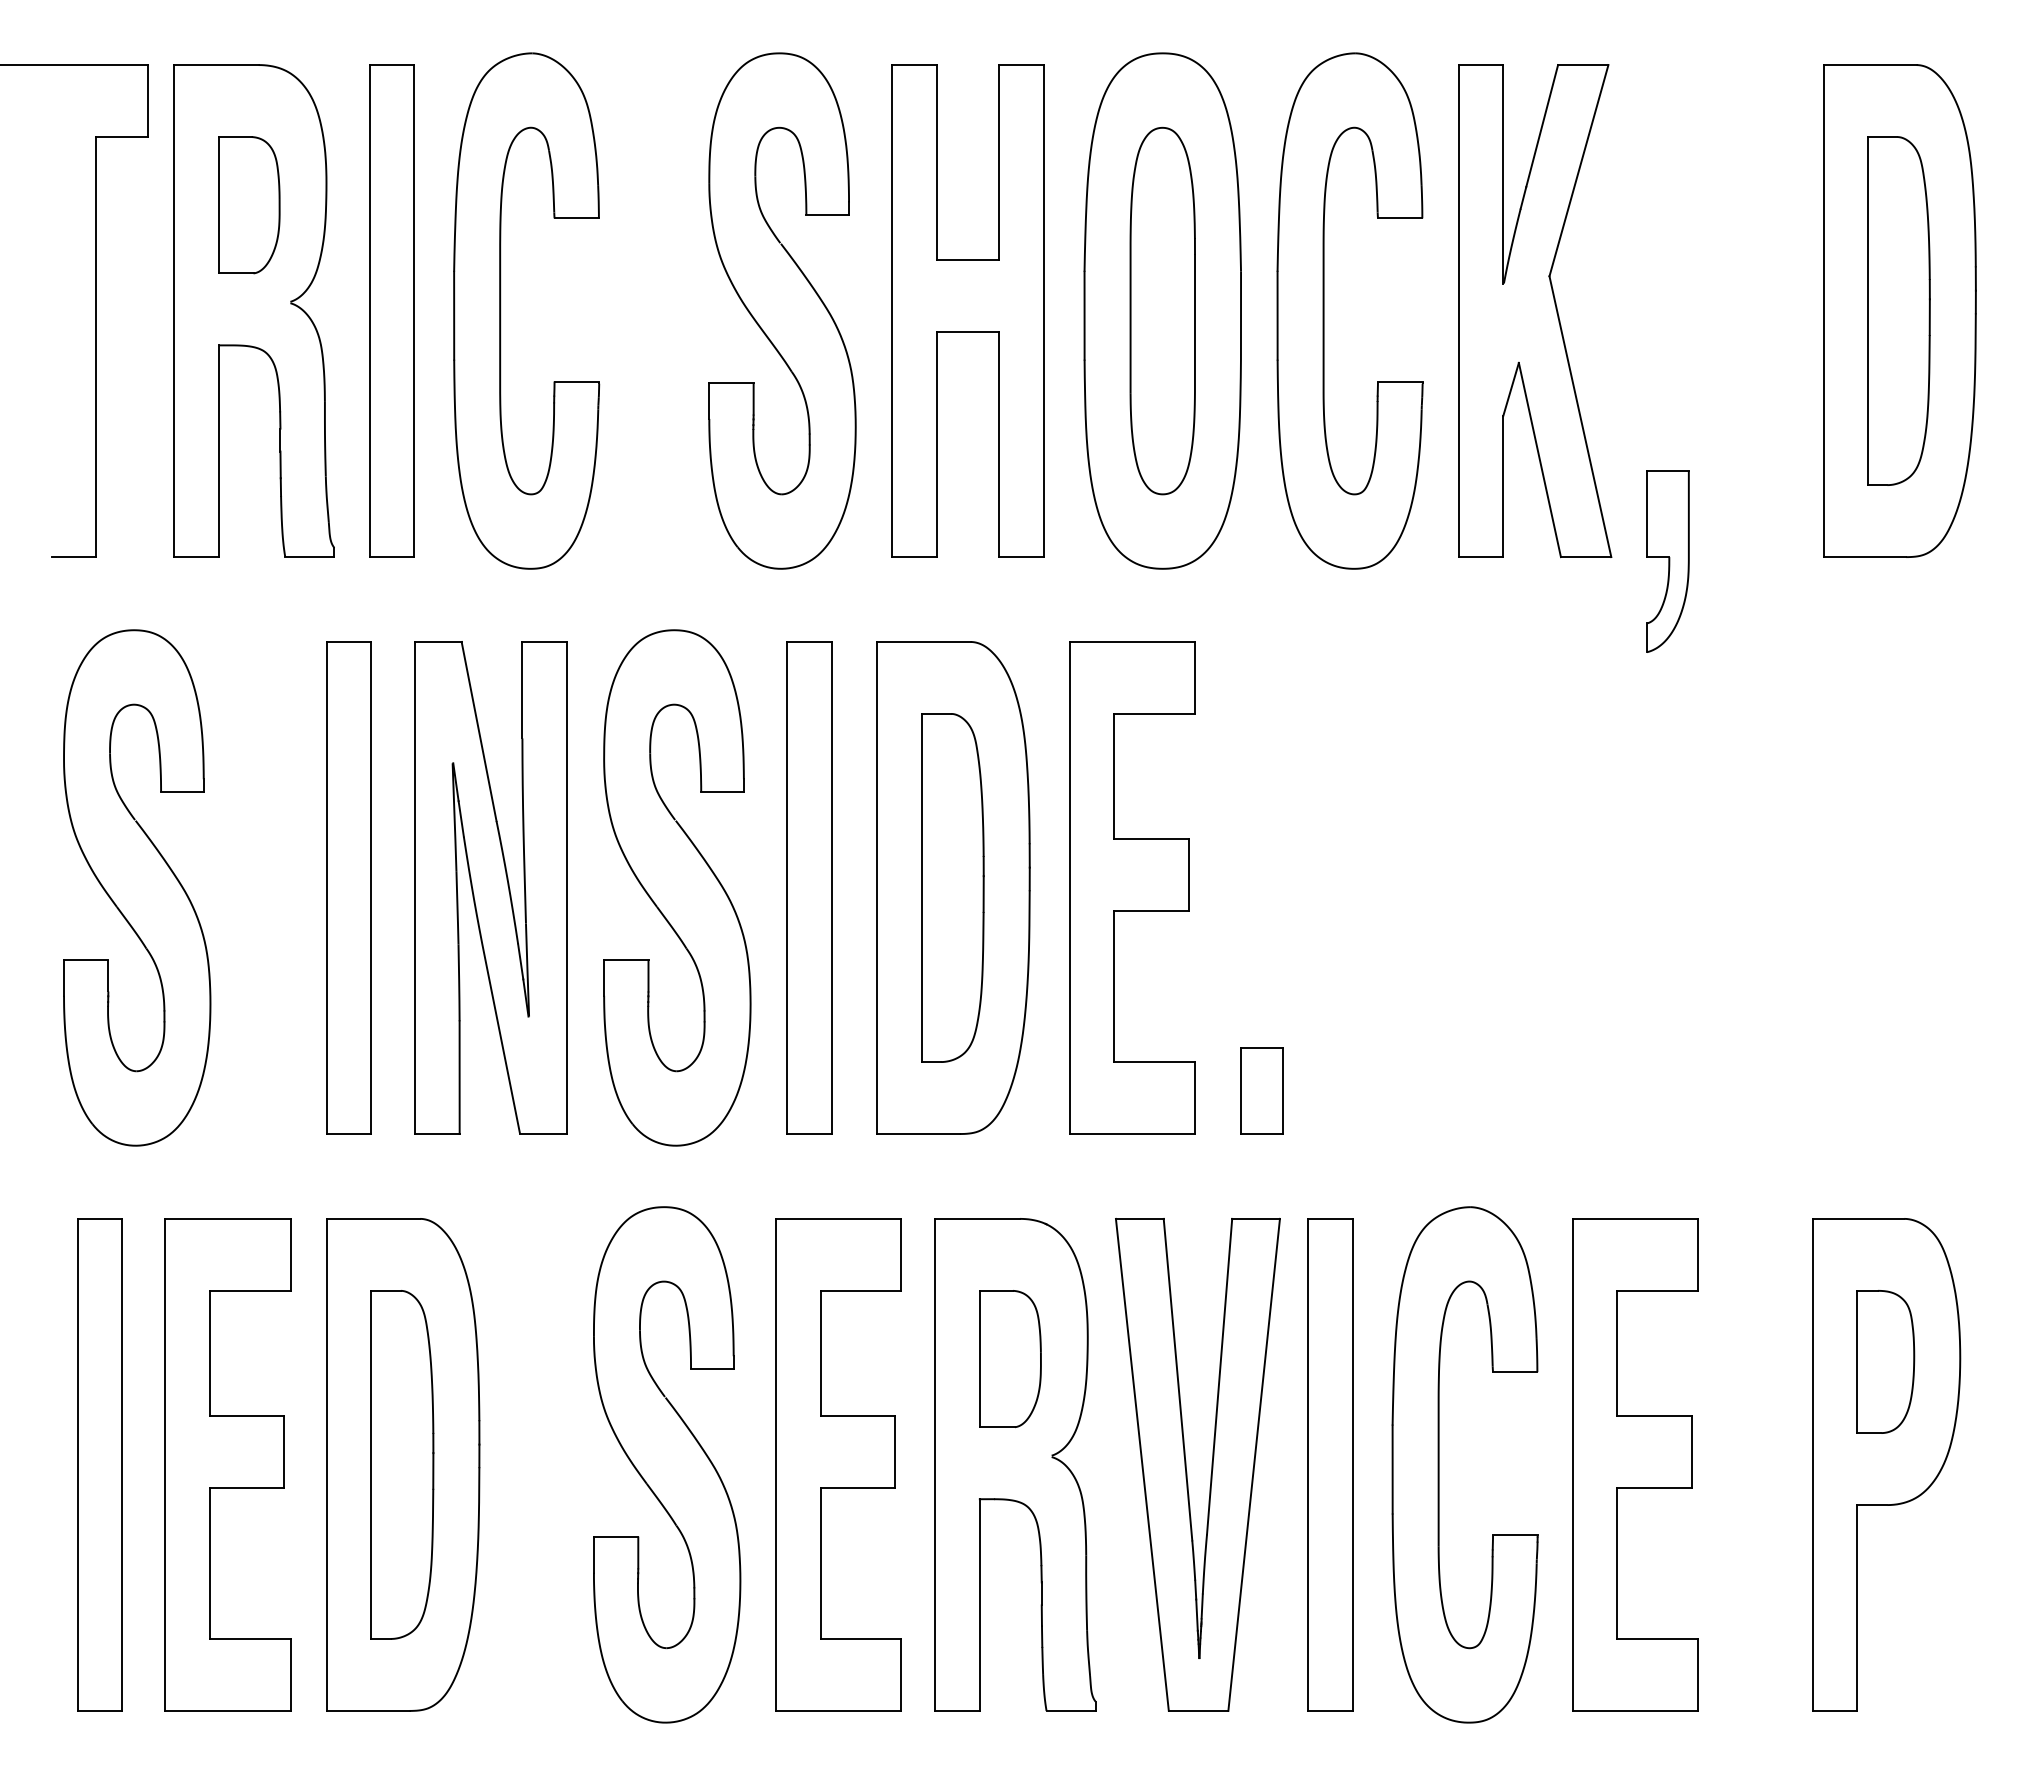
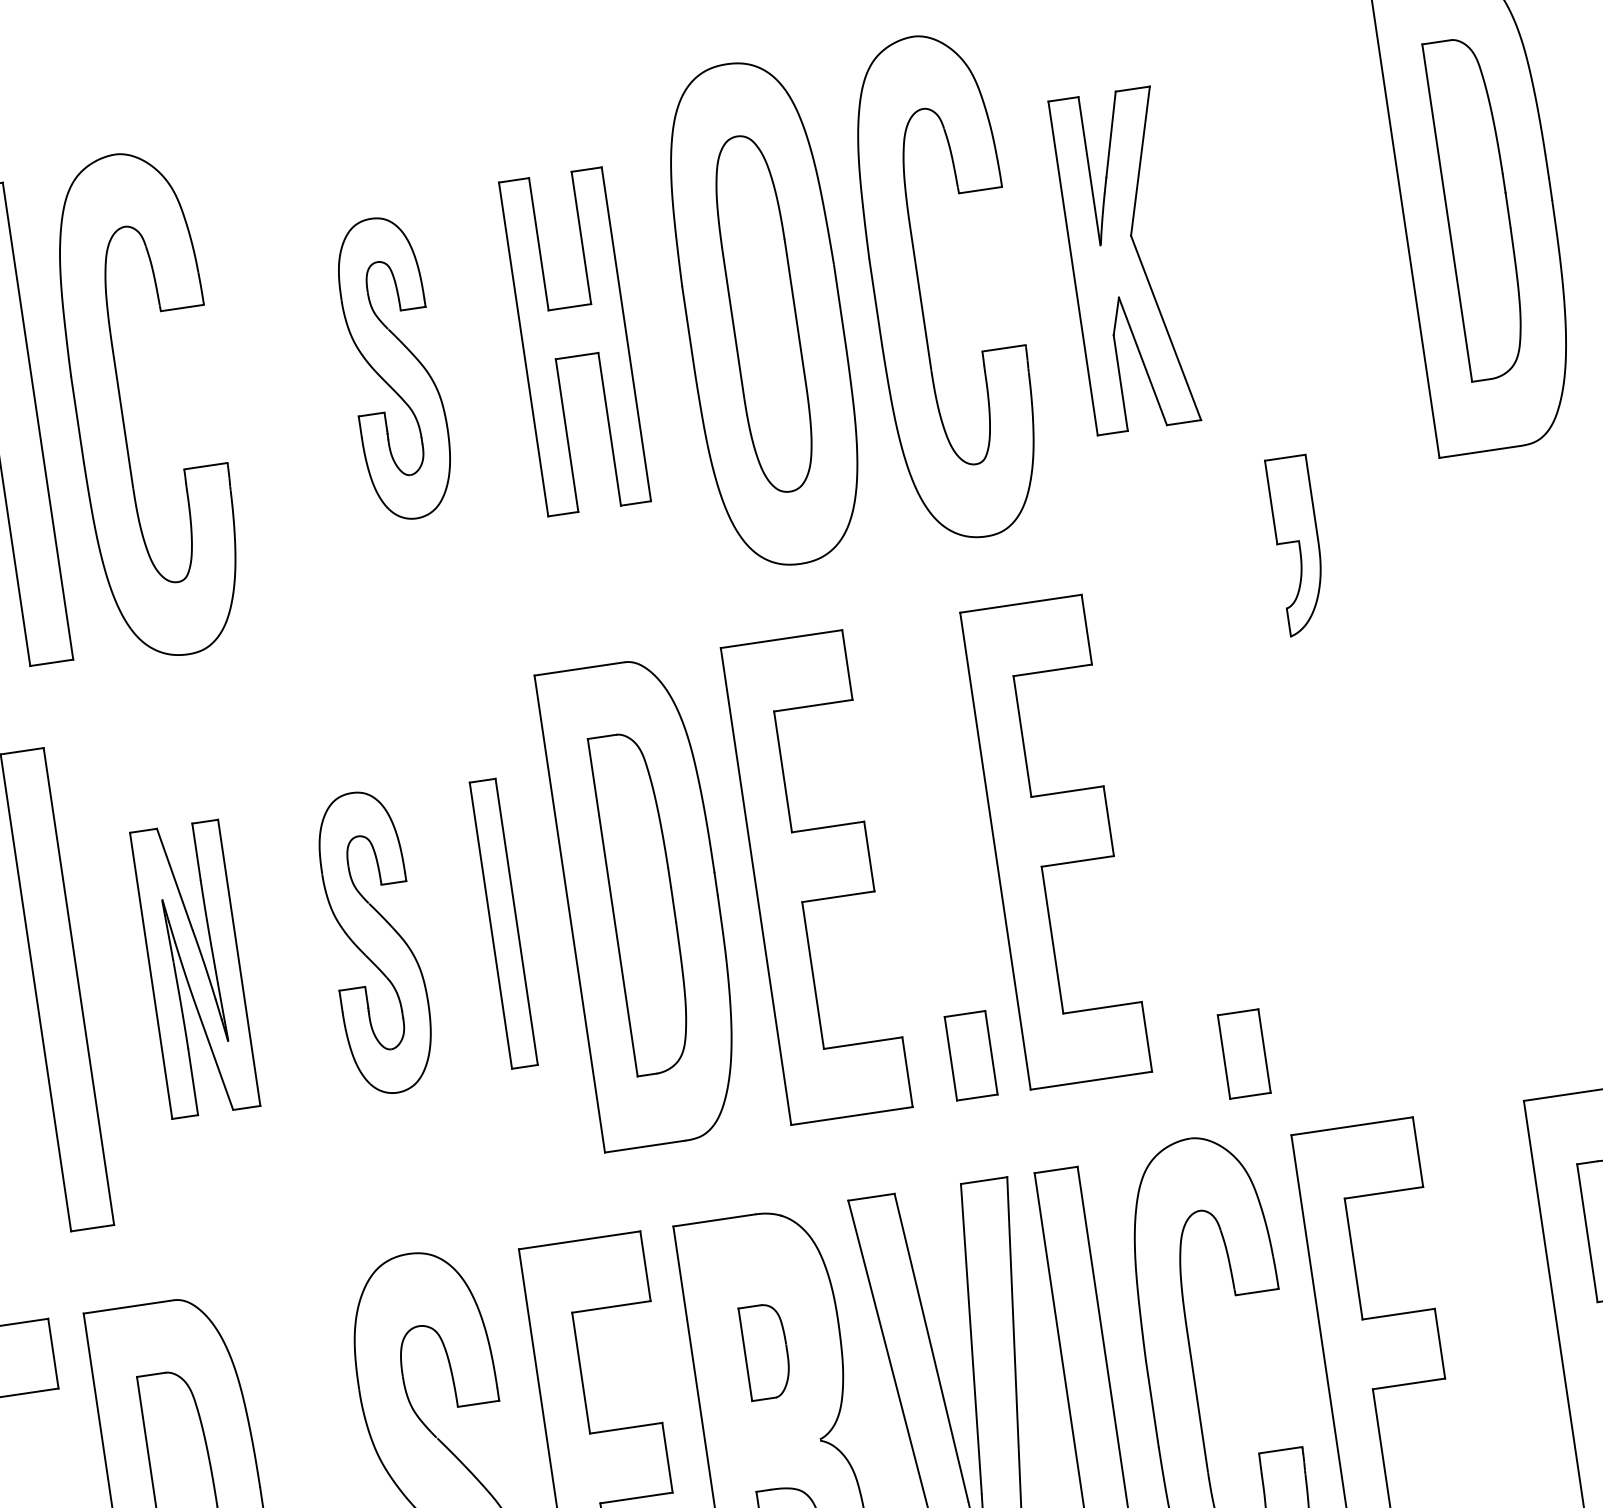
part: (782, 310) -> (395, 367), size x0.6
part: (967, 310) -> (574, 341), size x0.7
part: (1535, 311) -> (1125, 261), size x0.7
part: (1667, 561) -> (1297, 545), moved
part: (490, 887) -> (194, 968), size x0.6
part: (677, 887) -> (375, 942), size x0.6
part: (809, 887) -> (503, 923), size x0.6
part: (1379, 887) -> (1056, 841), added
part: (1537, 1129) -> (1244, 1053), added
part: (1010, 1359) -> (766, 1352), size x0.7

